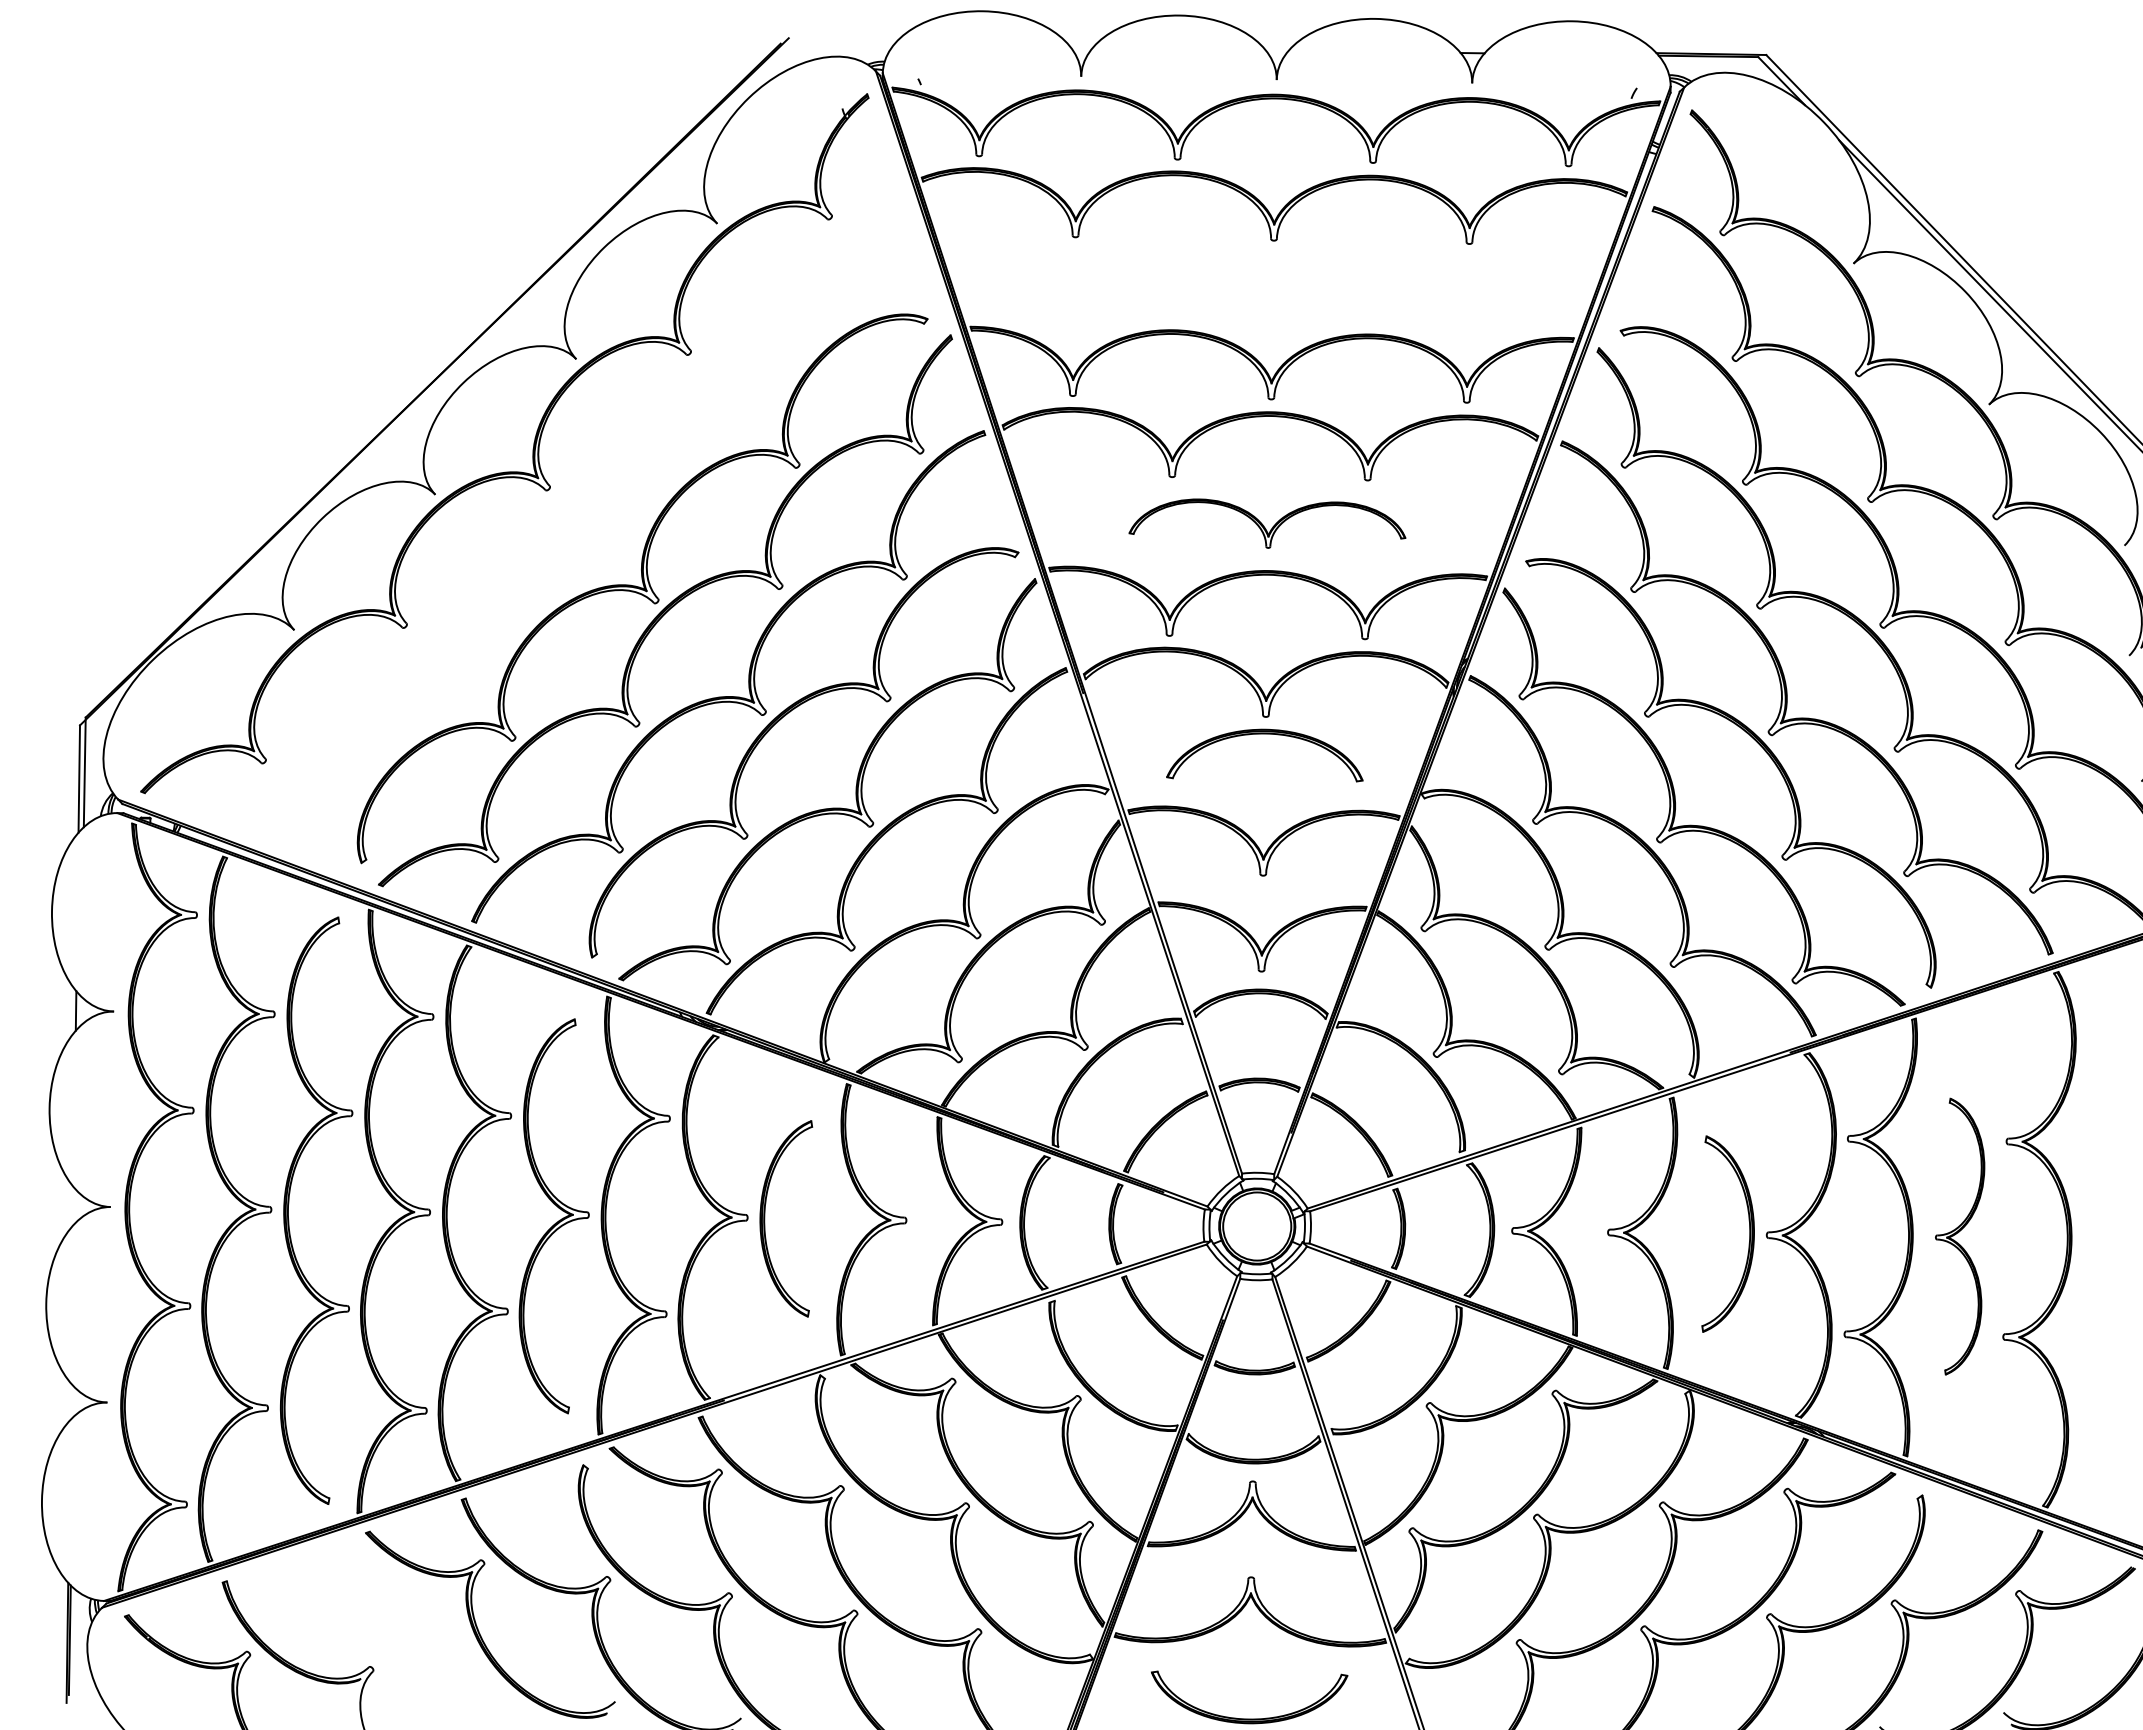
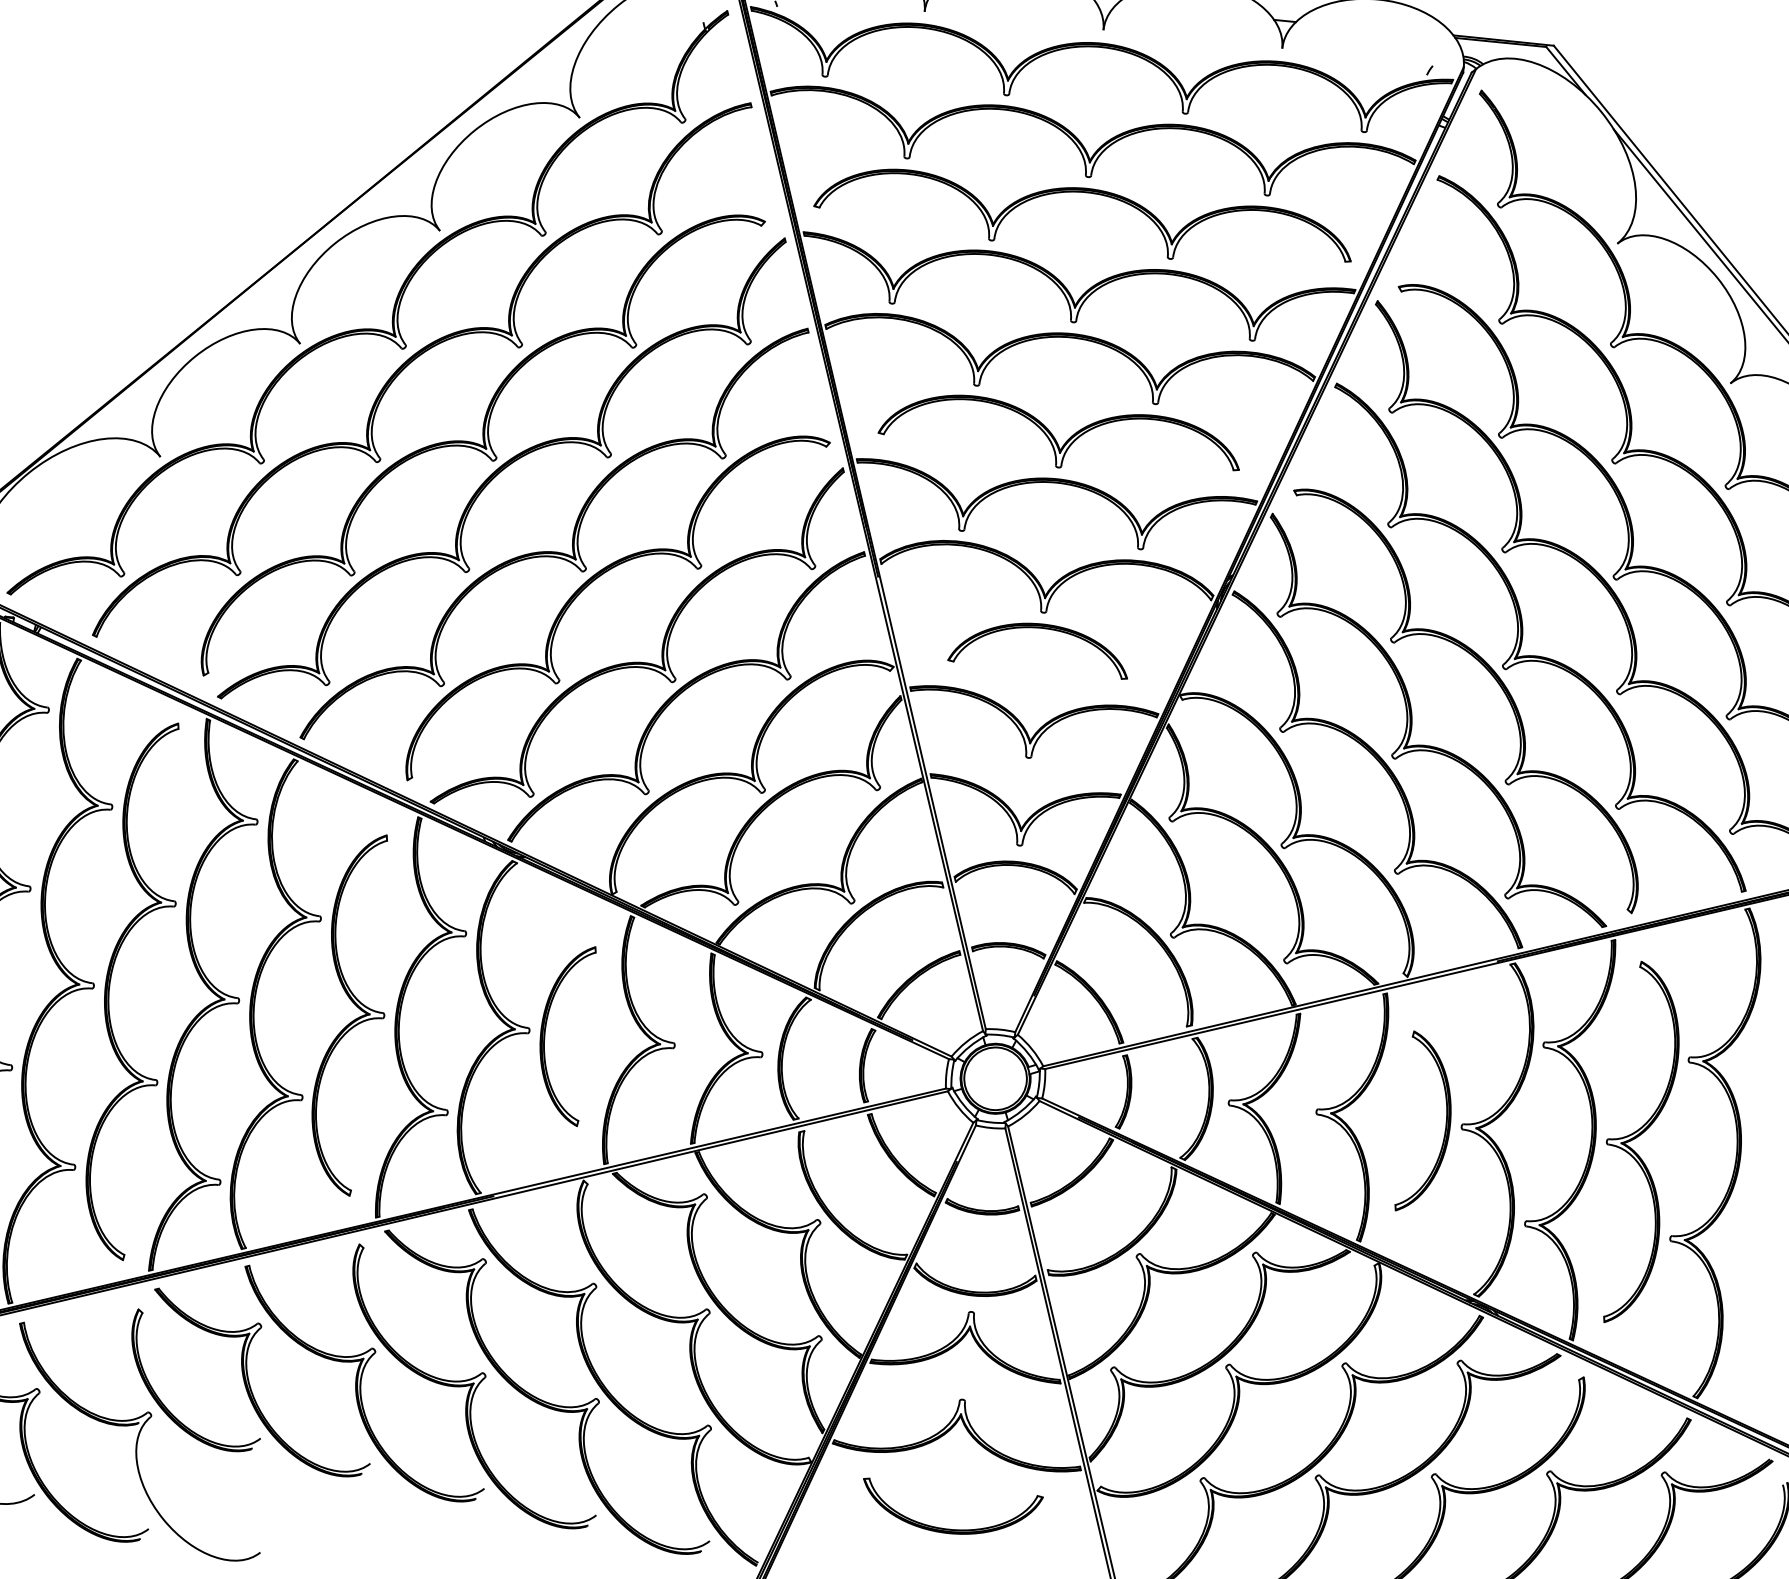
part: (1272, 258) -> (1085, 193), added
part: (561, 501) -> (415, 360), added
part: (1267, 523) -> (1060, 435), size x1.43
part: (1959, 1236) -> (1638, 1143), size x1.43
part: (388, 1658) -> (165, 1406), added

